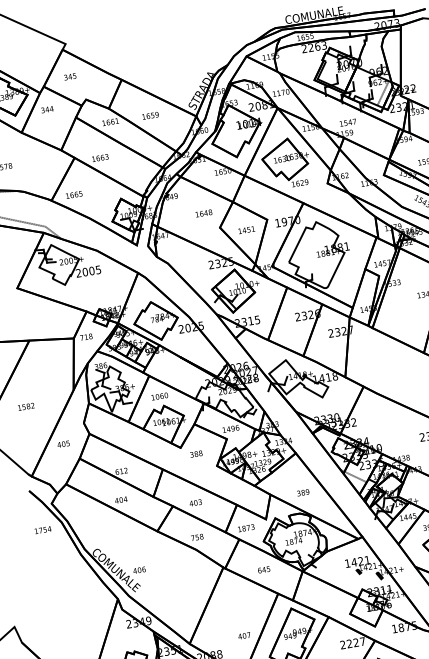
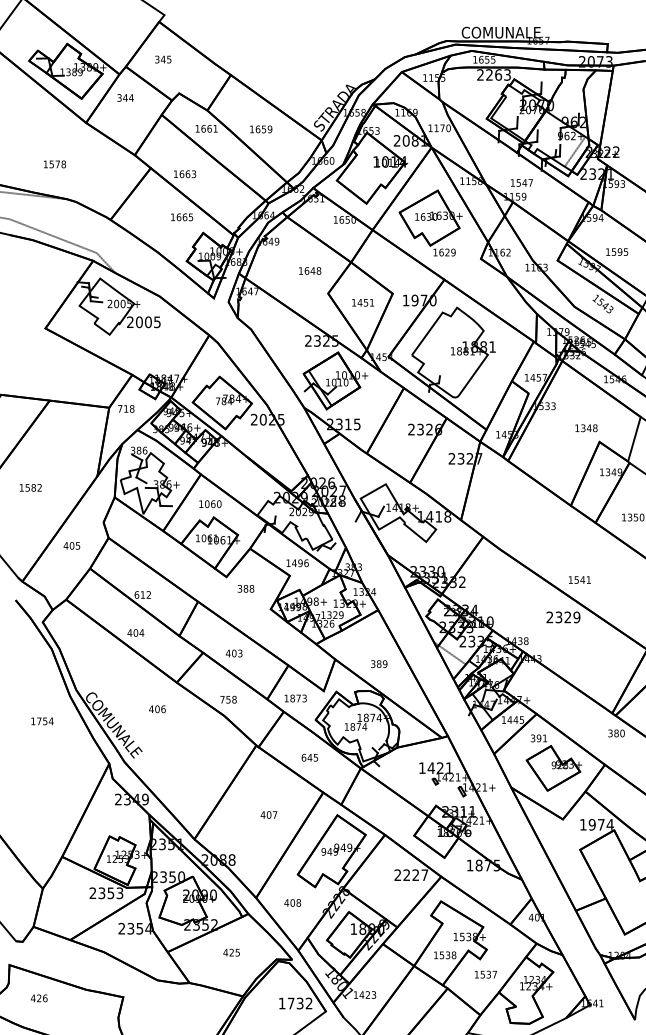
text: (74, 195) -> (182, 217), moved
text: (43, 530) -> (42, 721), moved
text: (139, 570) -> (157, 709), moved
text: (244, 635) -> (268, 814), moved

